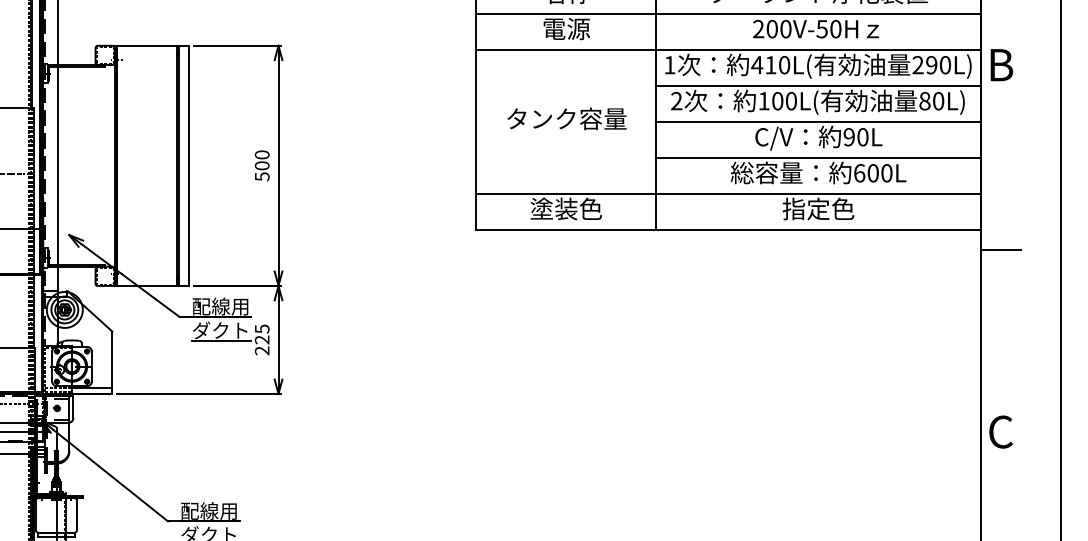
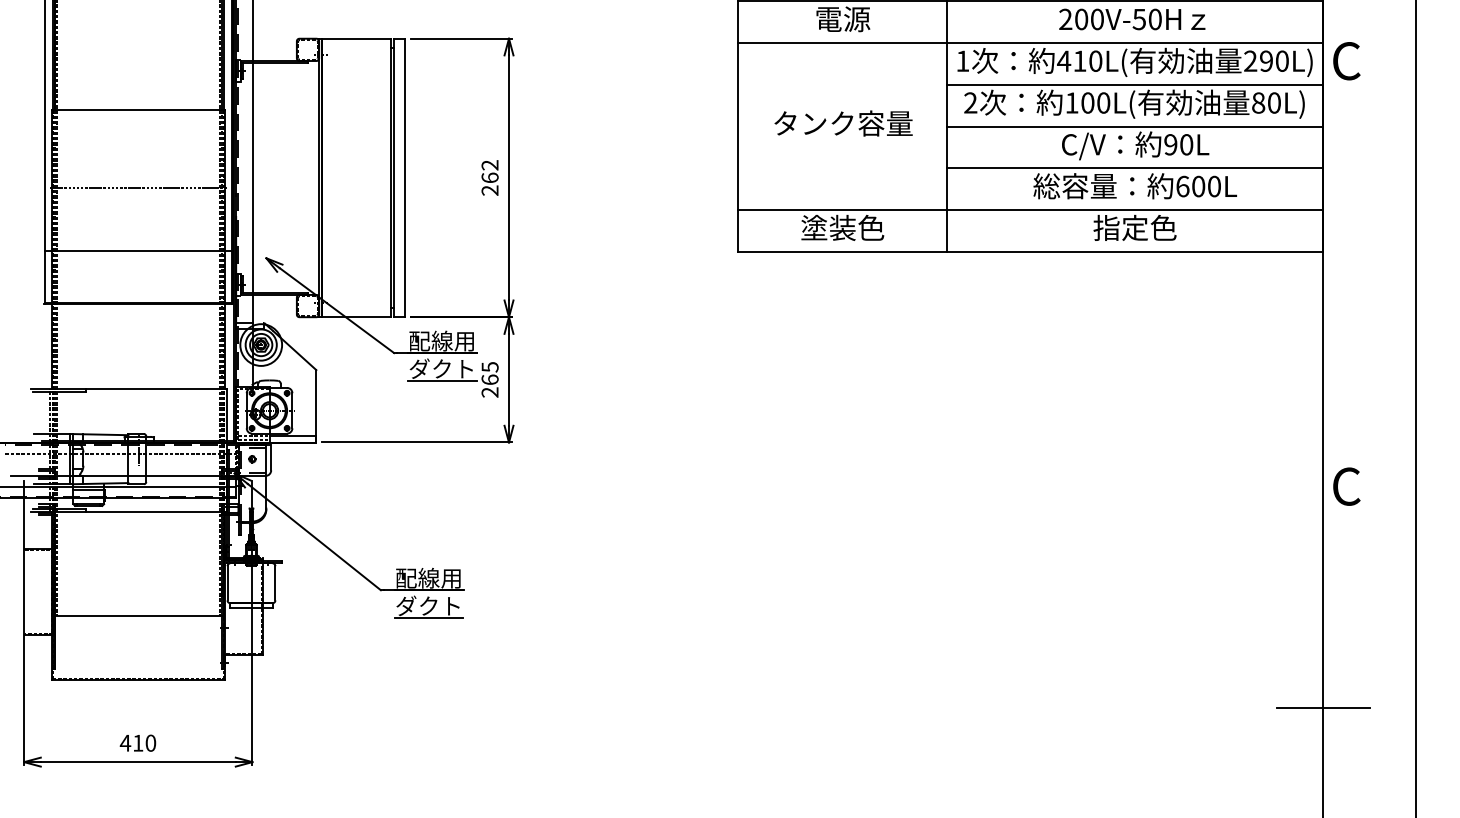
text: (1000, 65) -> (1346, 61), B -> C
text: (261, 166) -> (489, 178), 500 -> 262
line: (1000, 249) -> (1346, 275), removed
text: (261, 339) -> (489, 379), 225 -> 265

